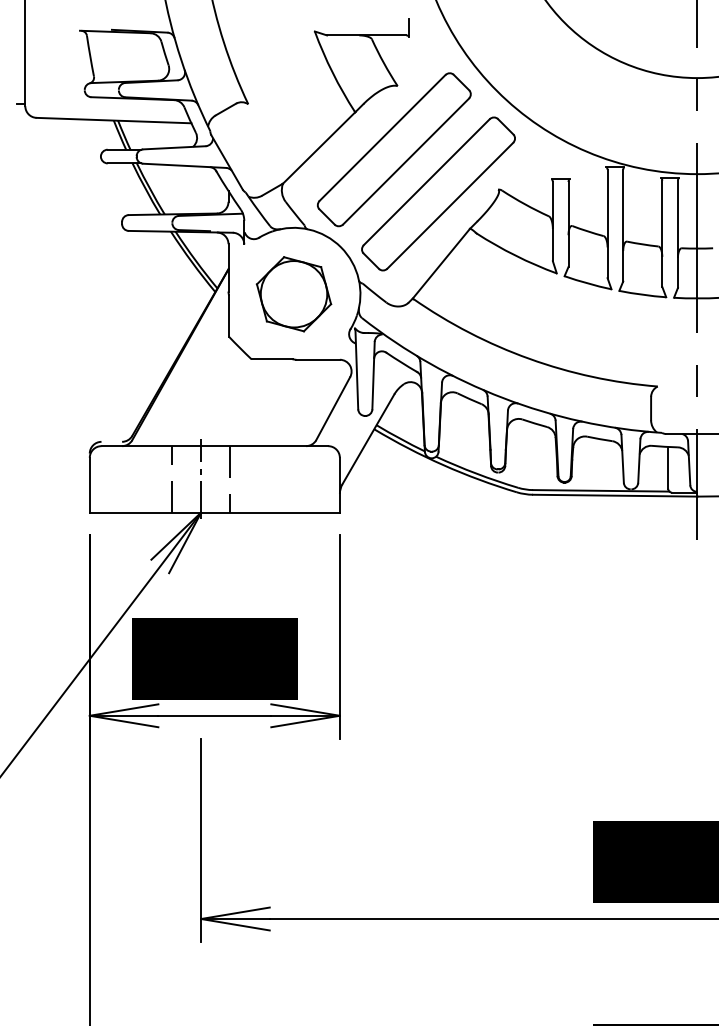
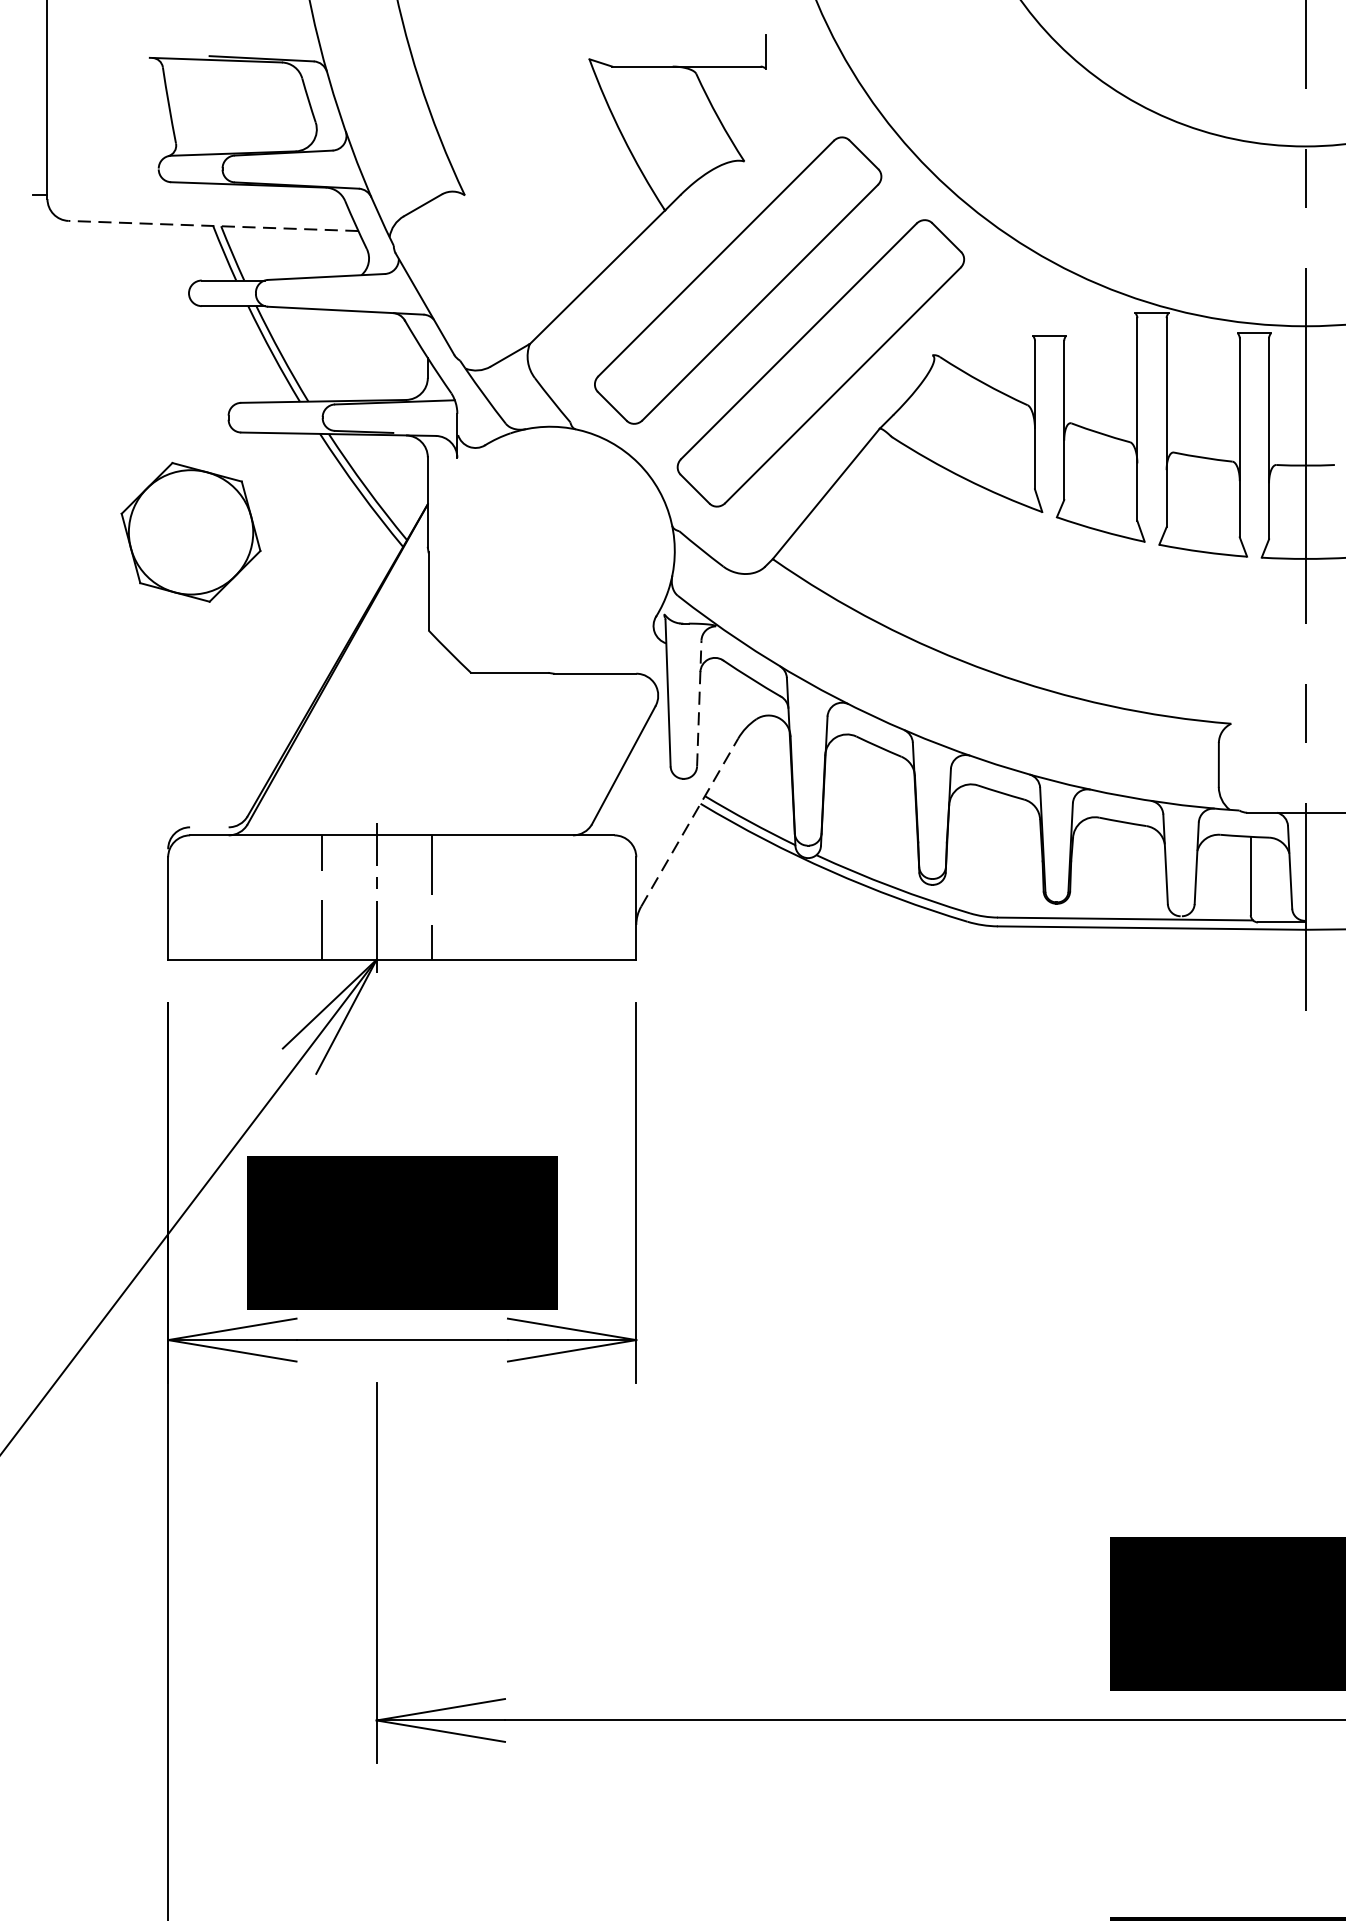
line: (113, 120) -> (212, 225), solid -> dashed
part: (293, 294) -> (190, 532), moved
line: (373, 375) -> (699, 703), solid -> dashed
line: (368, 439) -> (689, 822), solid -> dashed

